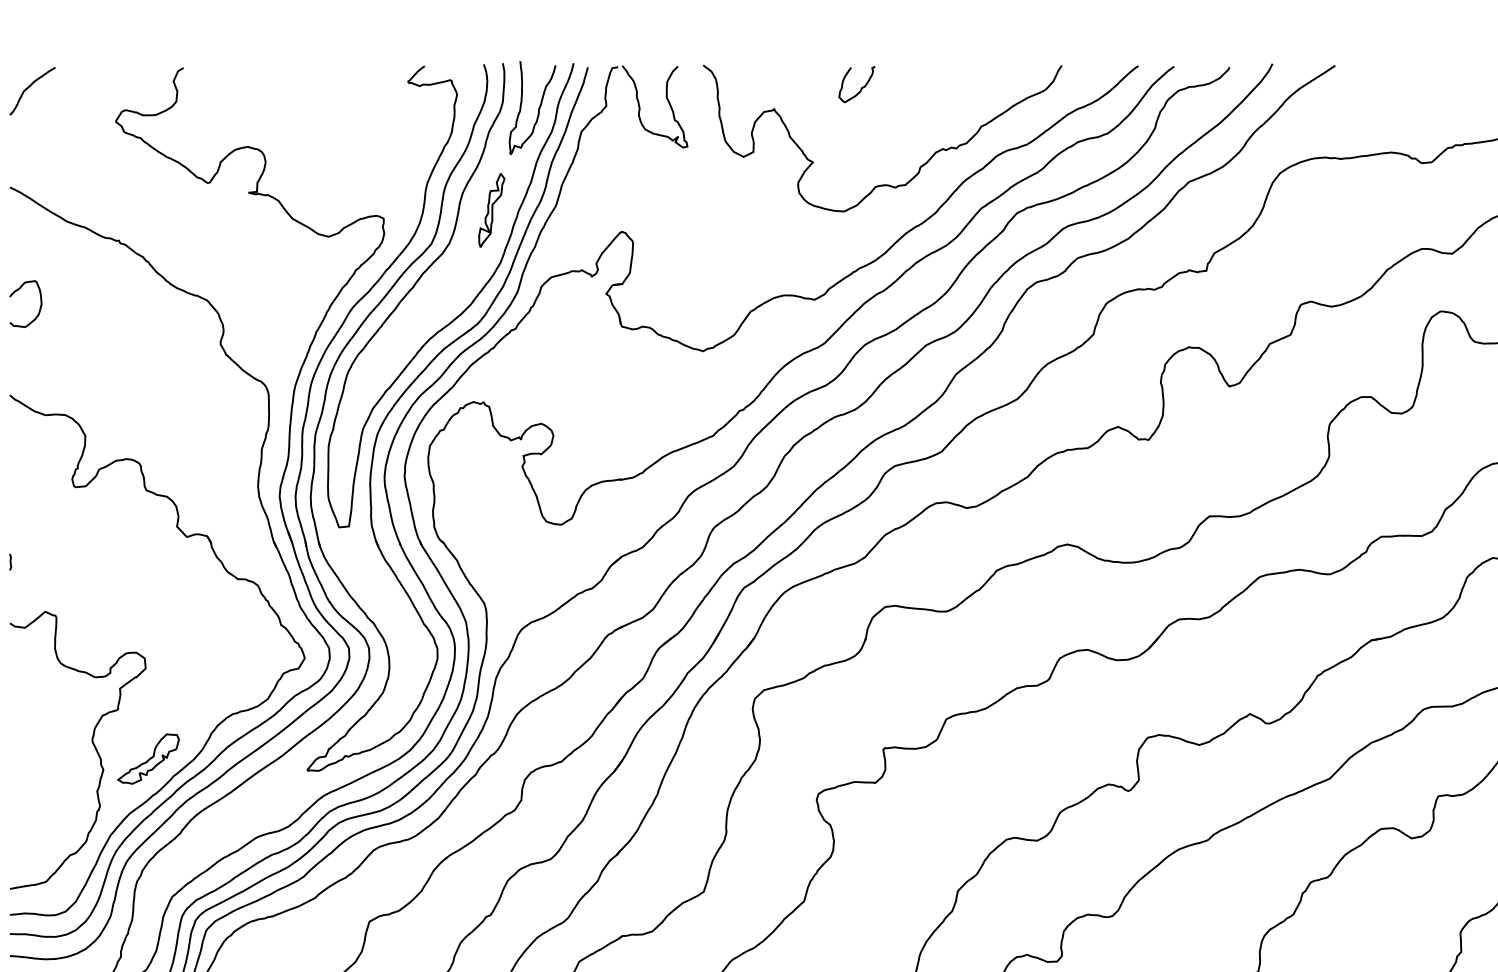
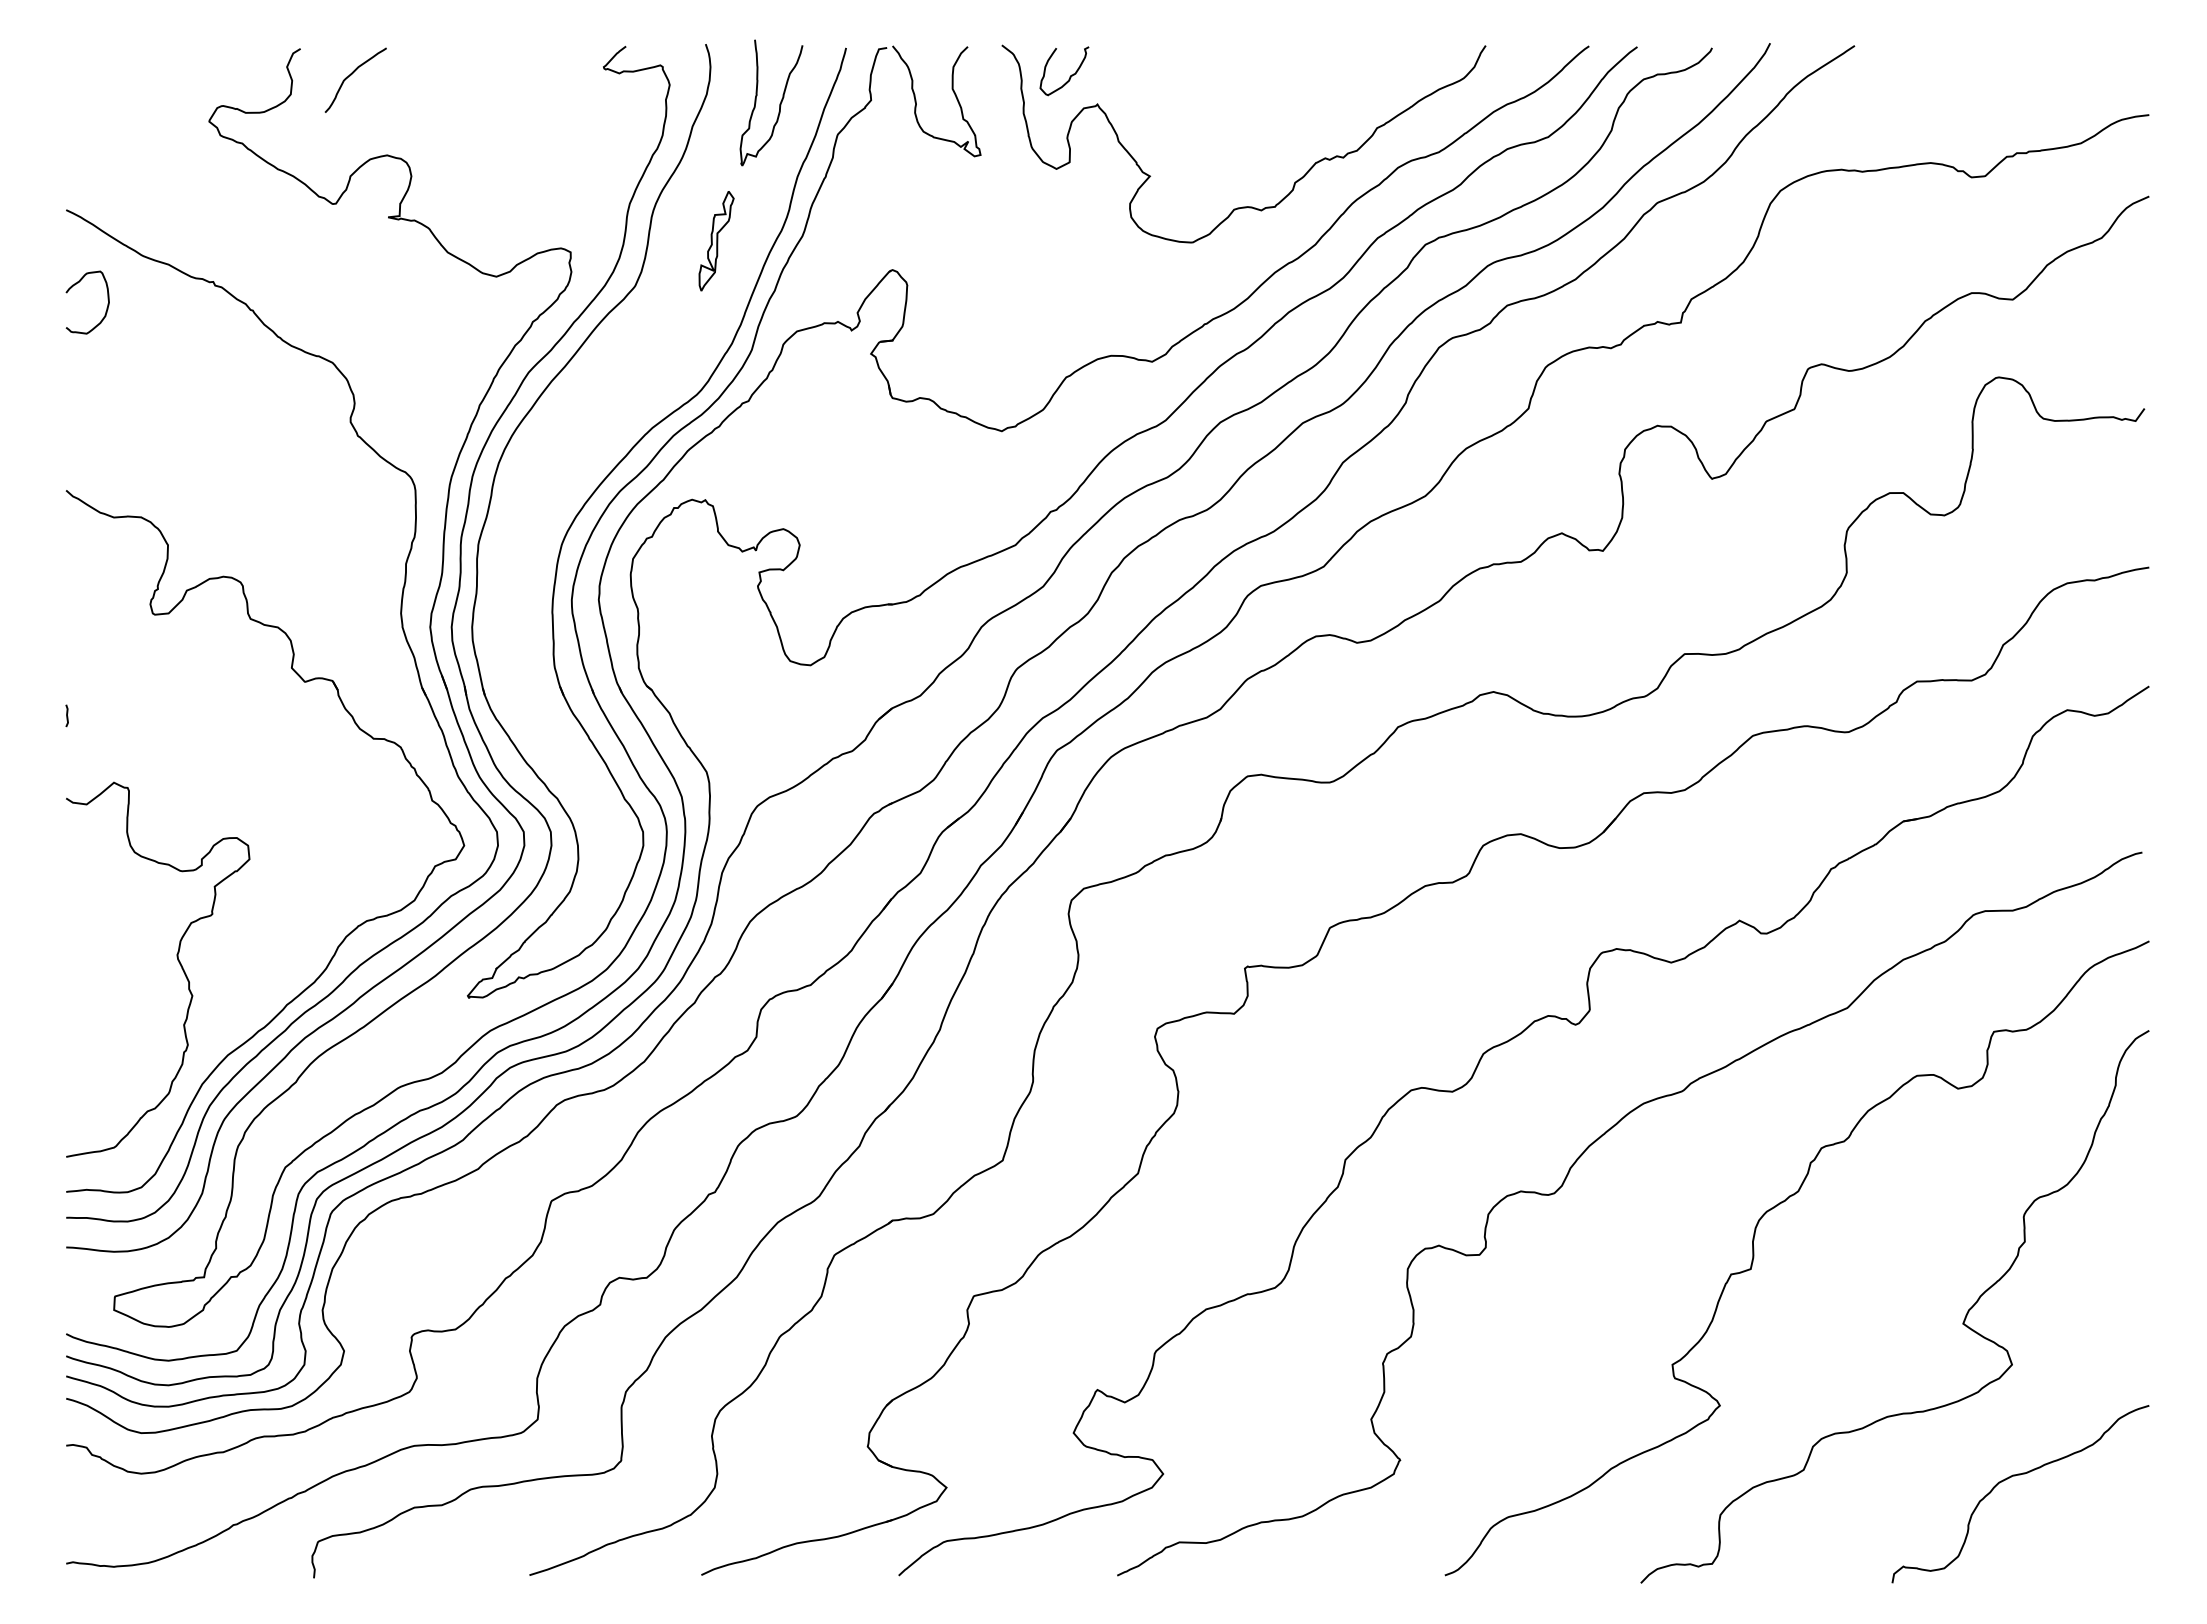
curve: (29, 87) -> (351, 75), moved
curve: (860, 88) -> (1069, 76), moved
curve: (39, 307) -> (106, 307), moved
curve: (465, 309) -> (680, 374), removed
part: (148, 759) -> (253, 981), removed

